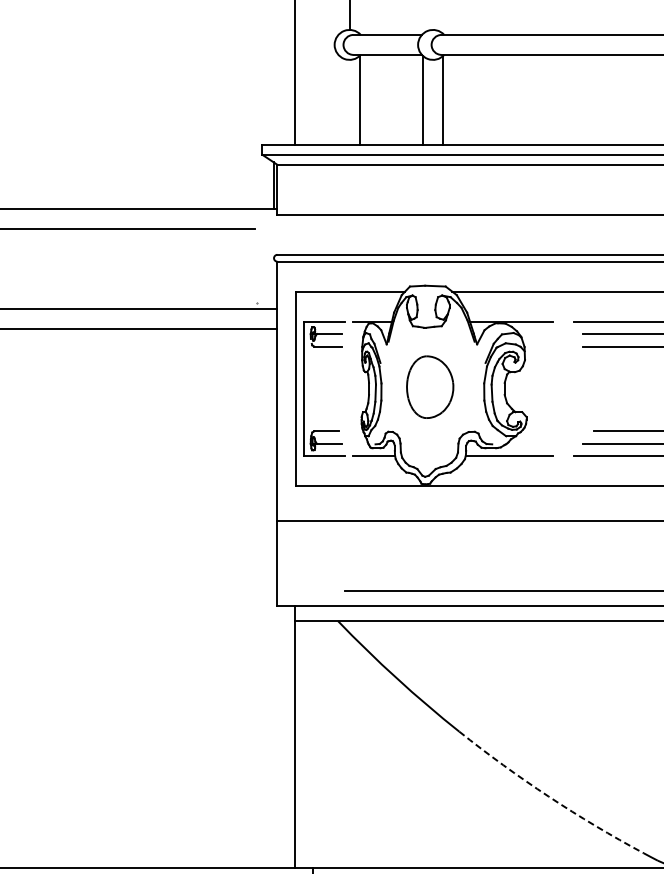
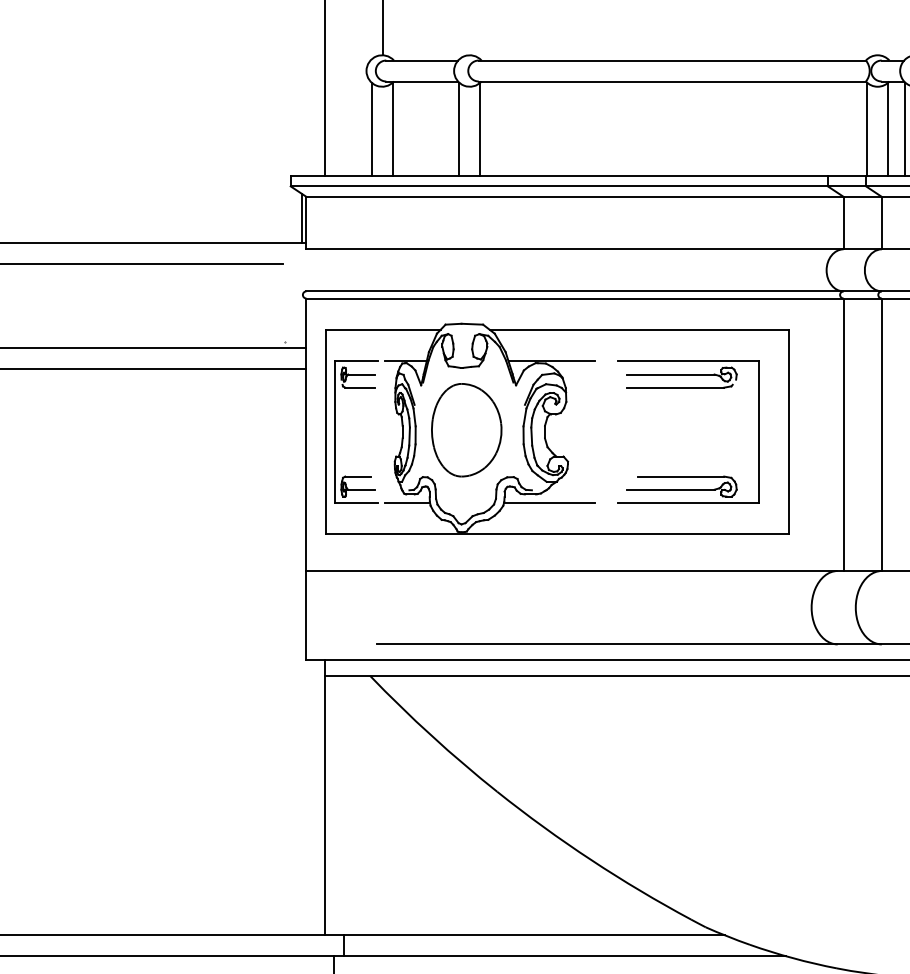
line: (339, 99) -> (371, 128), added
part: (429, 387) -> (466, 430), size x1.43
arc: (548, 797) -> (591, 860), dashed -> solid

